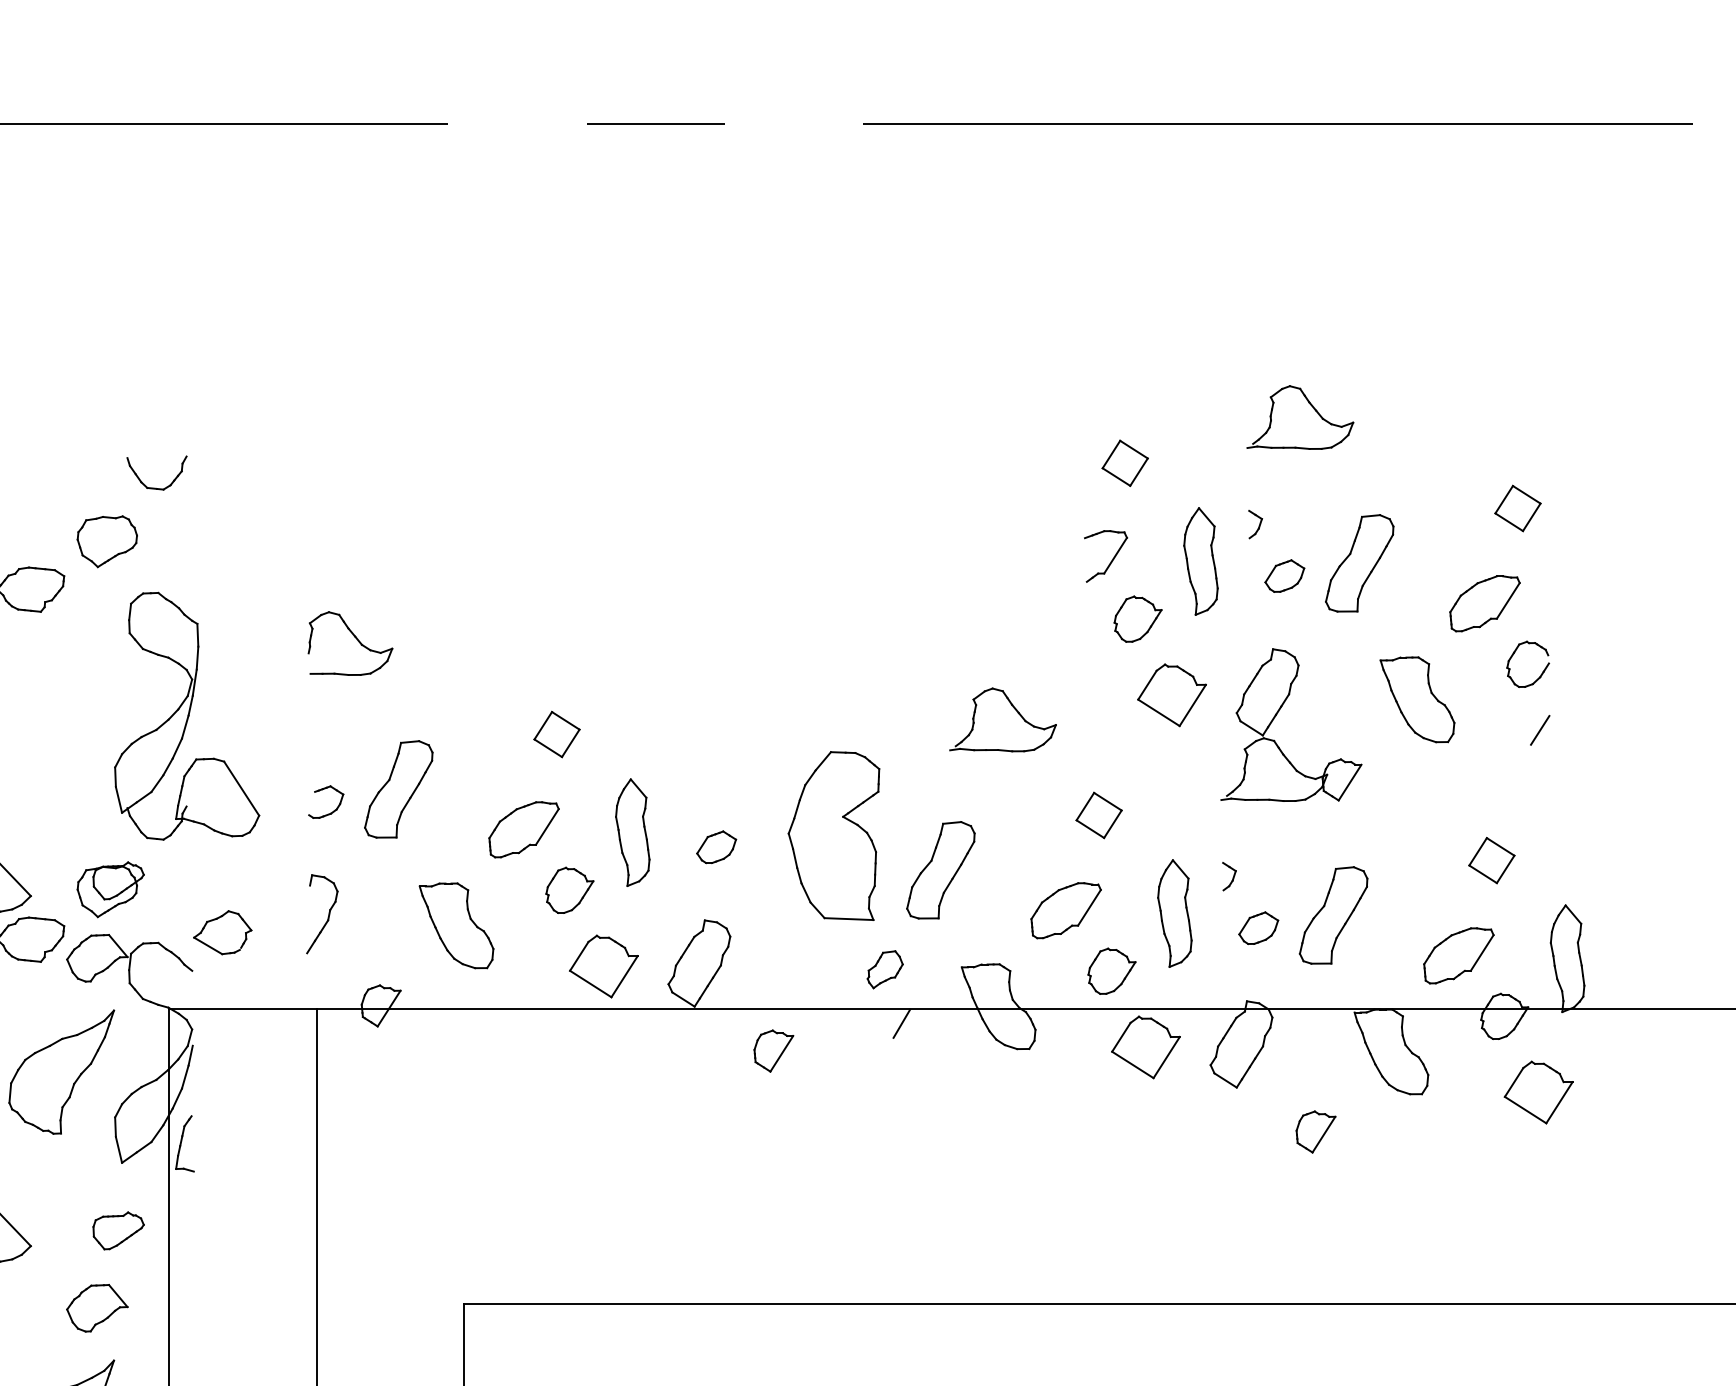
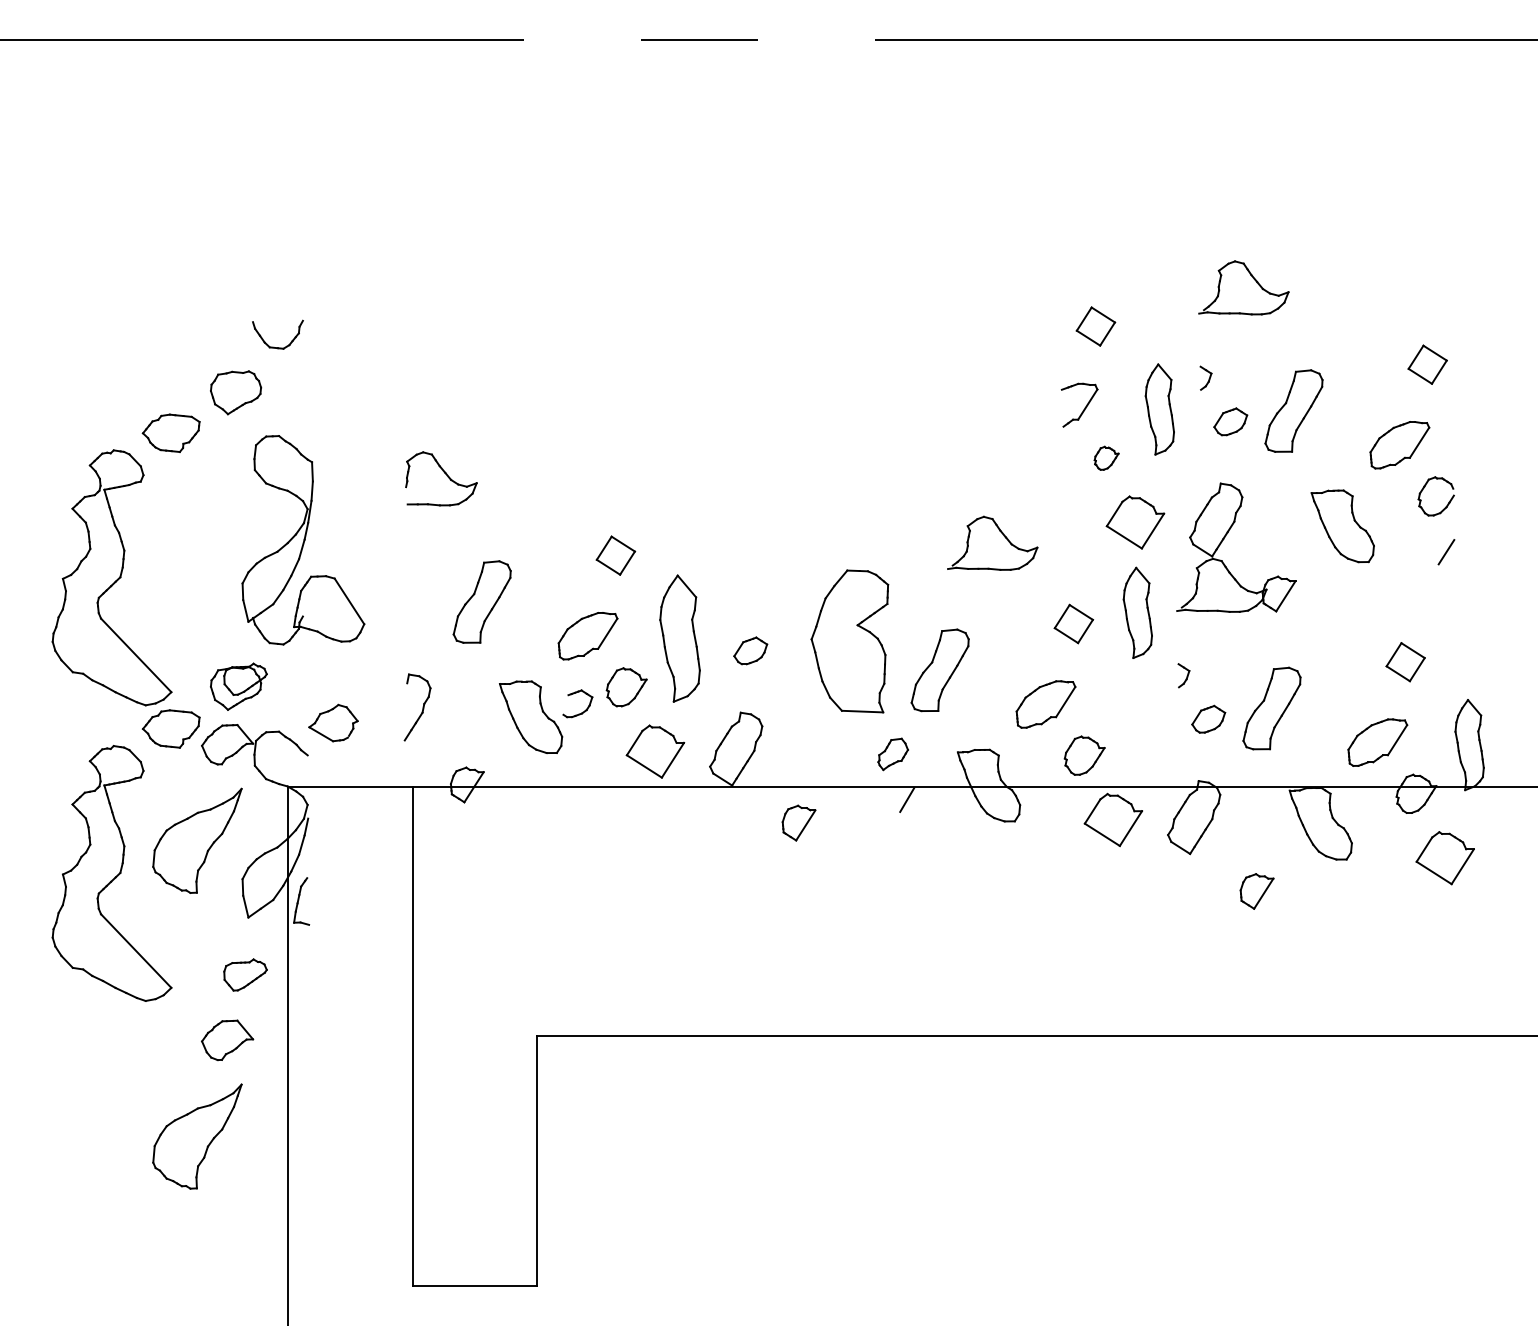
part: (1137, 619) -> (1106, 458), size x0.6
part: (321, 791) -> (573, 694), moved
part: (632, 832) -> (679, 638), size x1.4
part: (1174, 913) -> (1137, 612), moved

